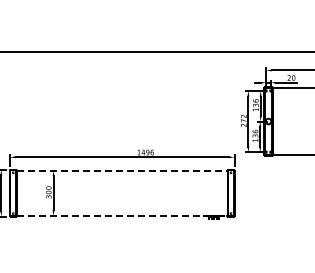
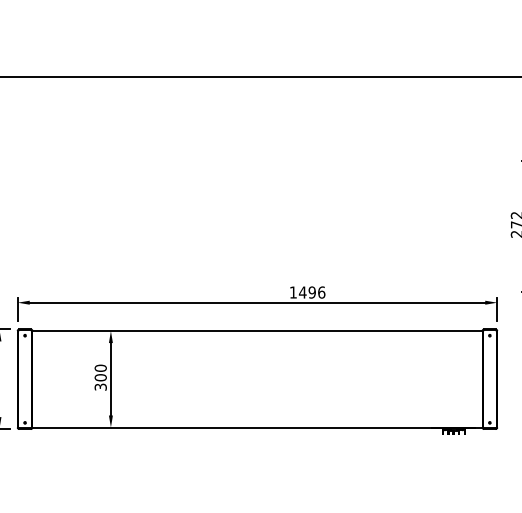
line: (122, 170) -> (258, 330), dashed -> solid
line: (122, 215) -> (258, 426), dashed -> solid

